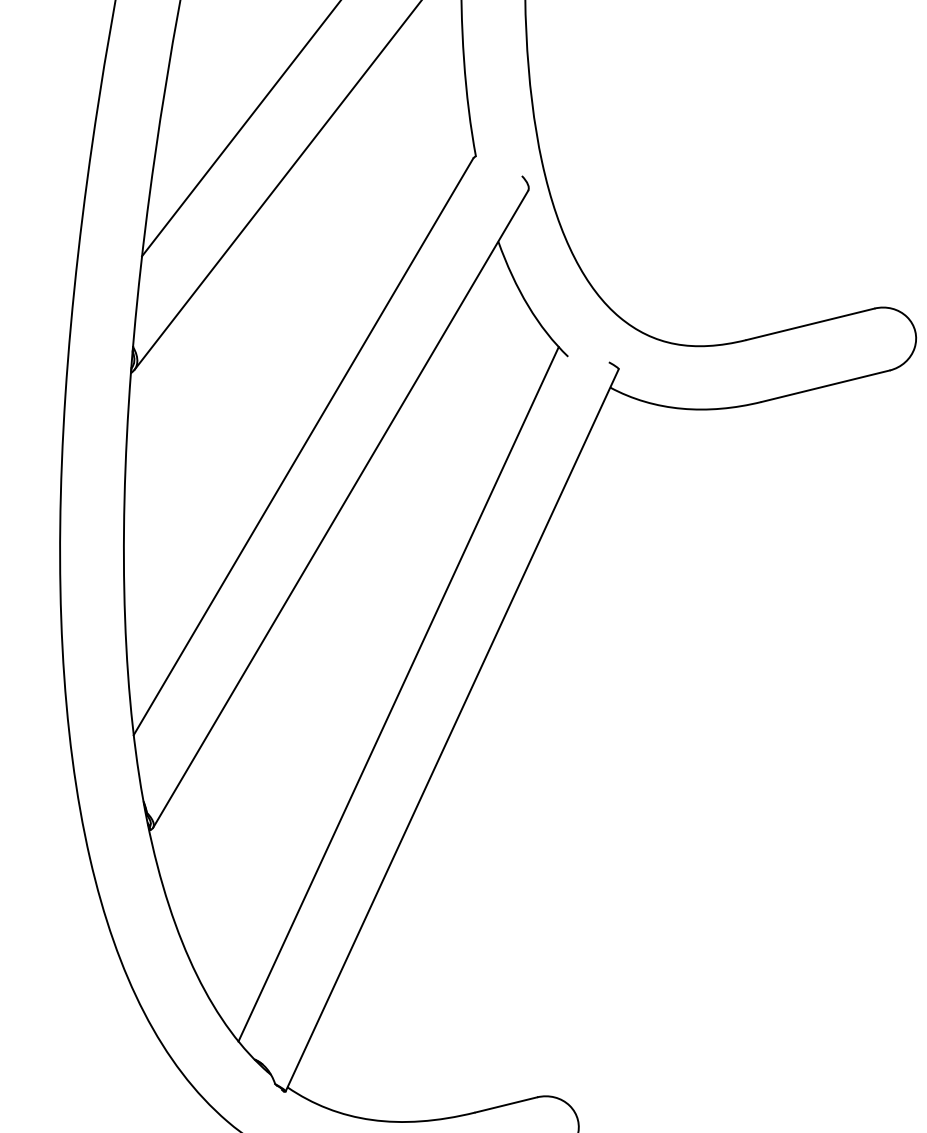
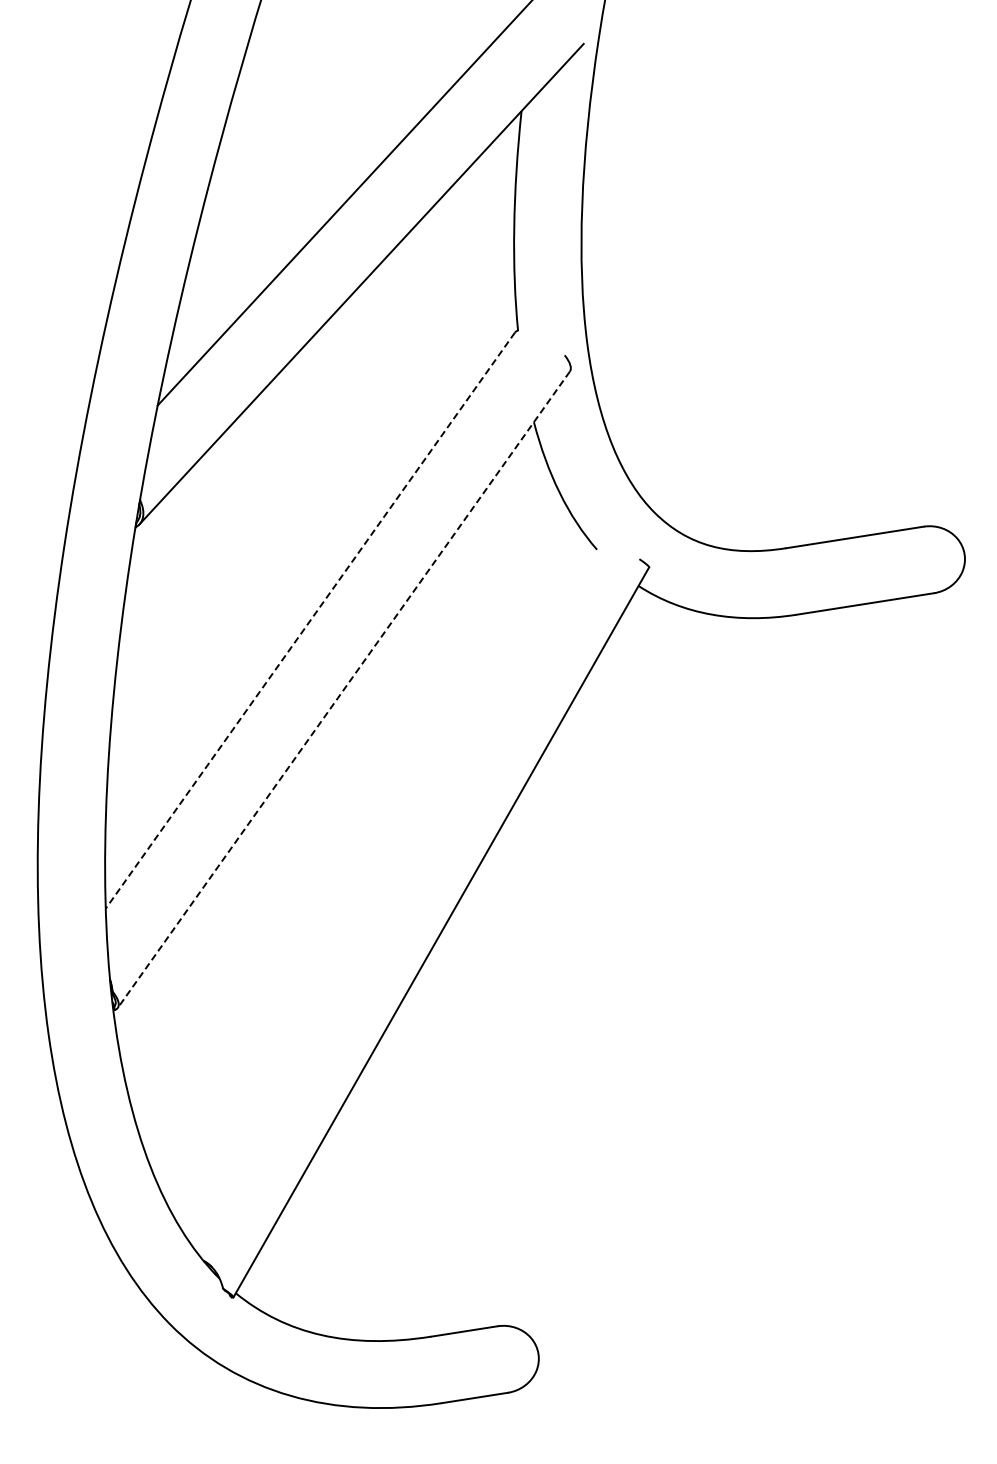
line: (303, 447) -> (310, 621), solid -> dashed
line: (340, 510) -> (343, 690), solid -> dashed
line: (398, 694) -> (388, 889), removed

